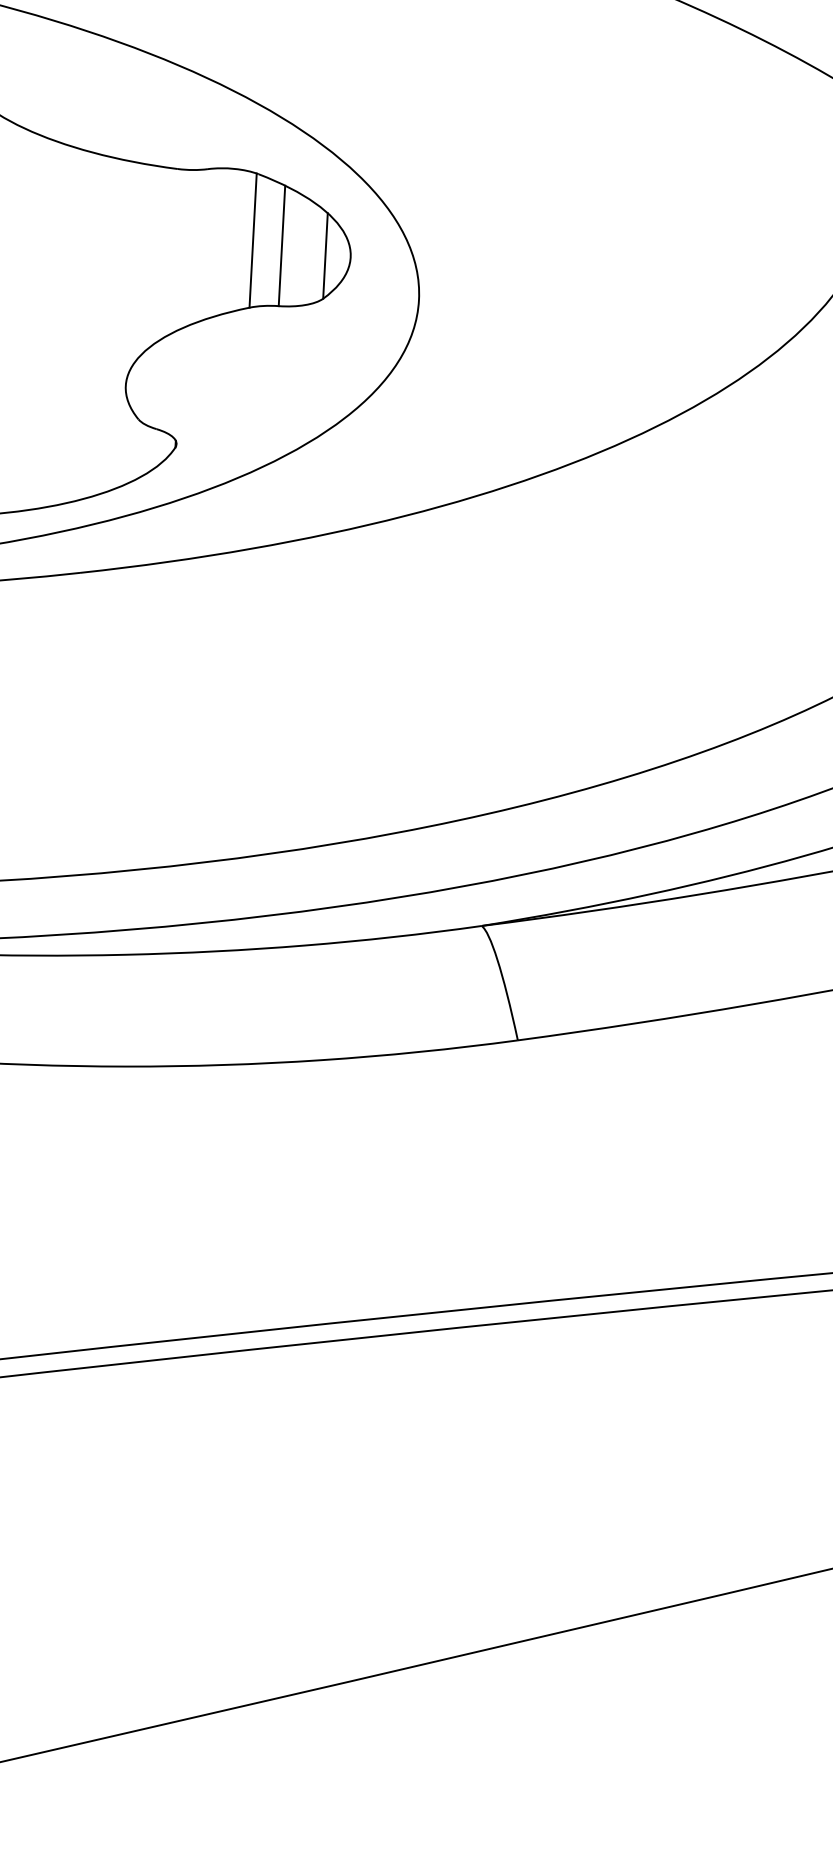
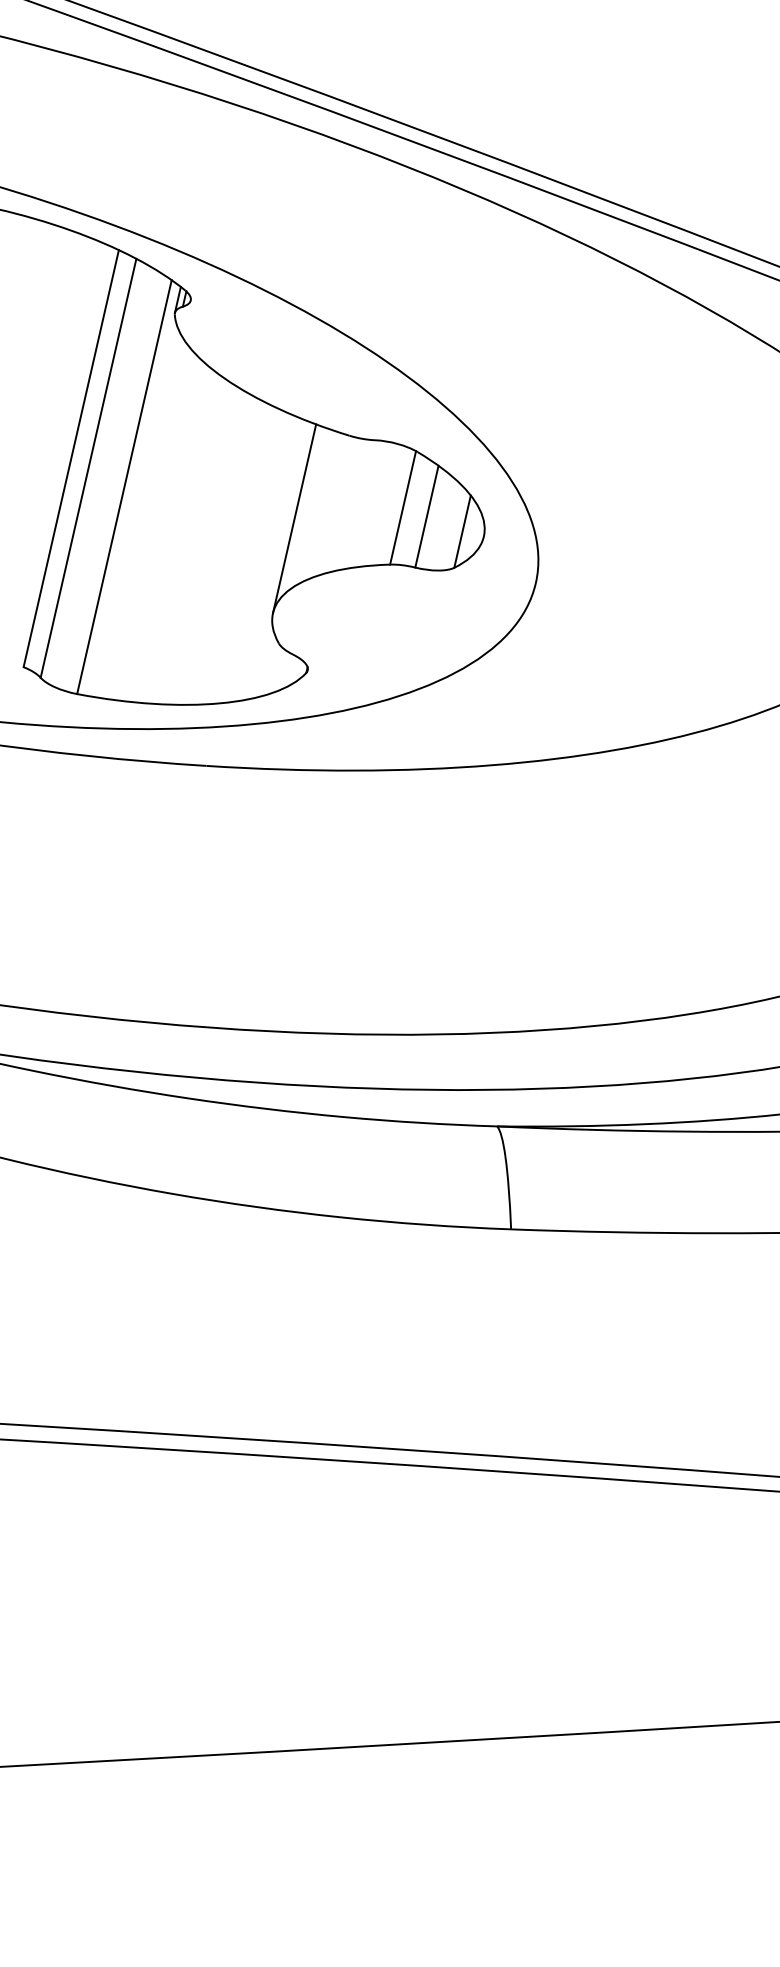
line: (131, 274) -> (294, 518), added

